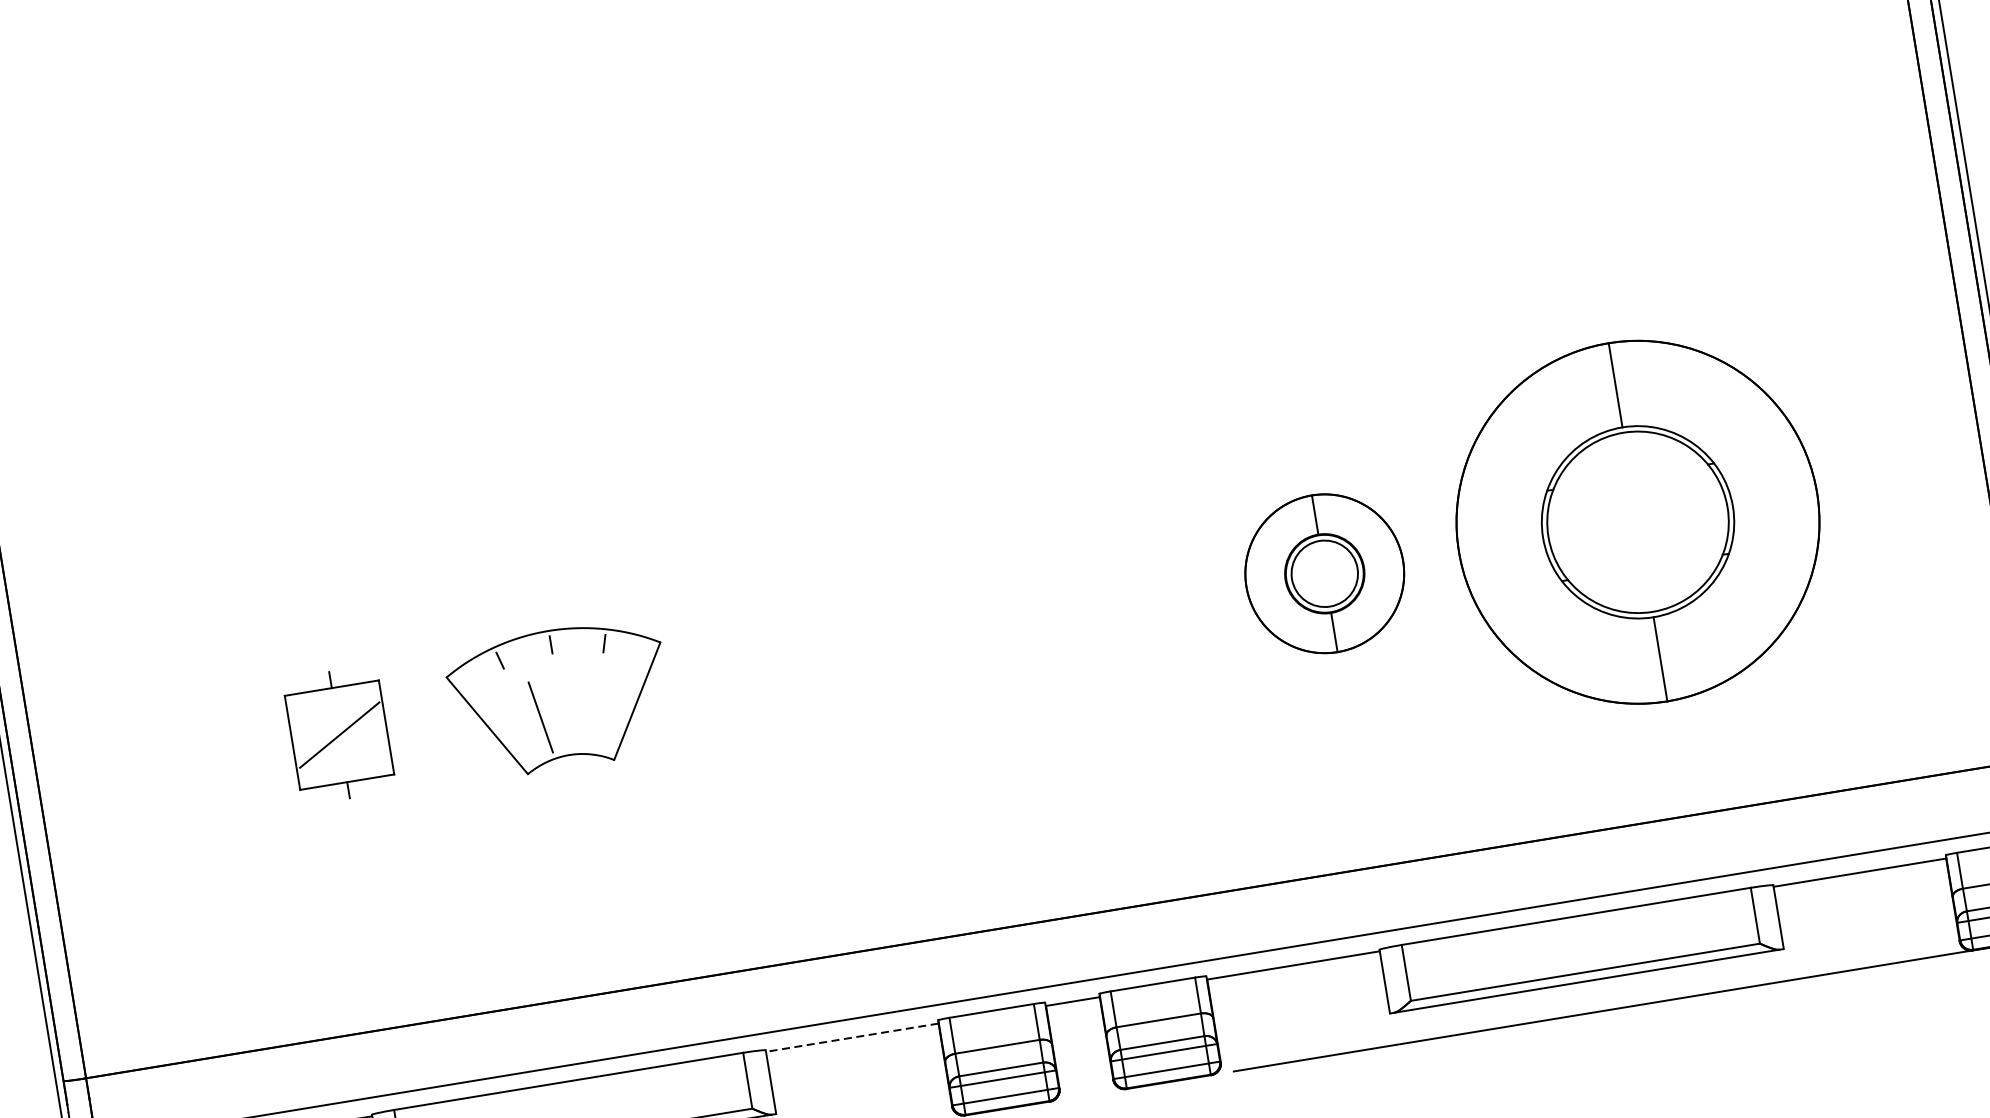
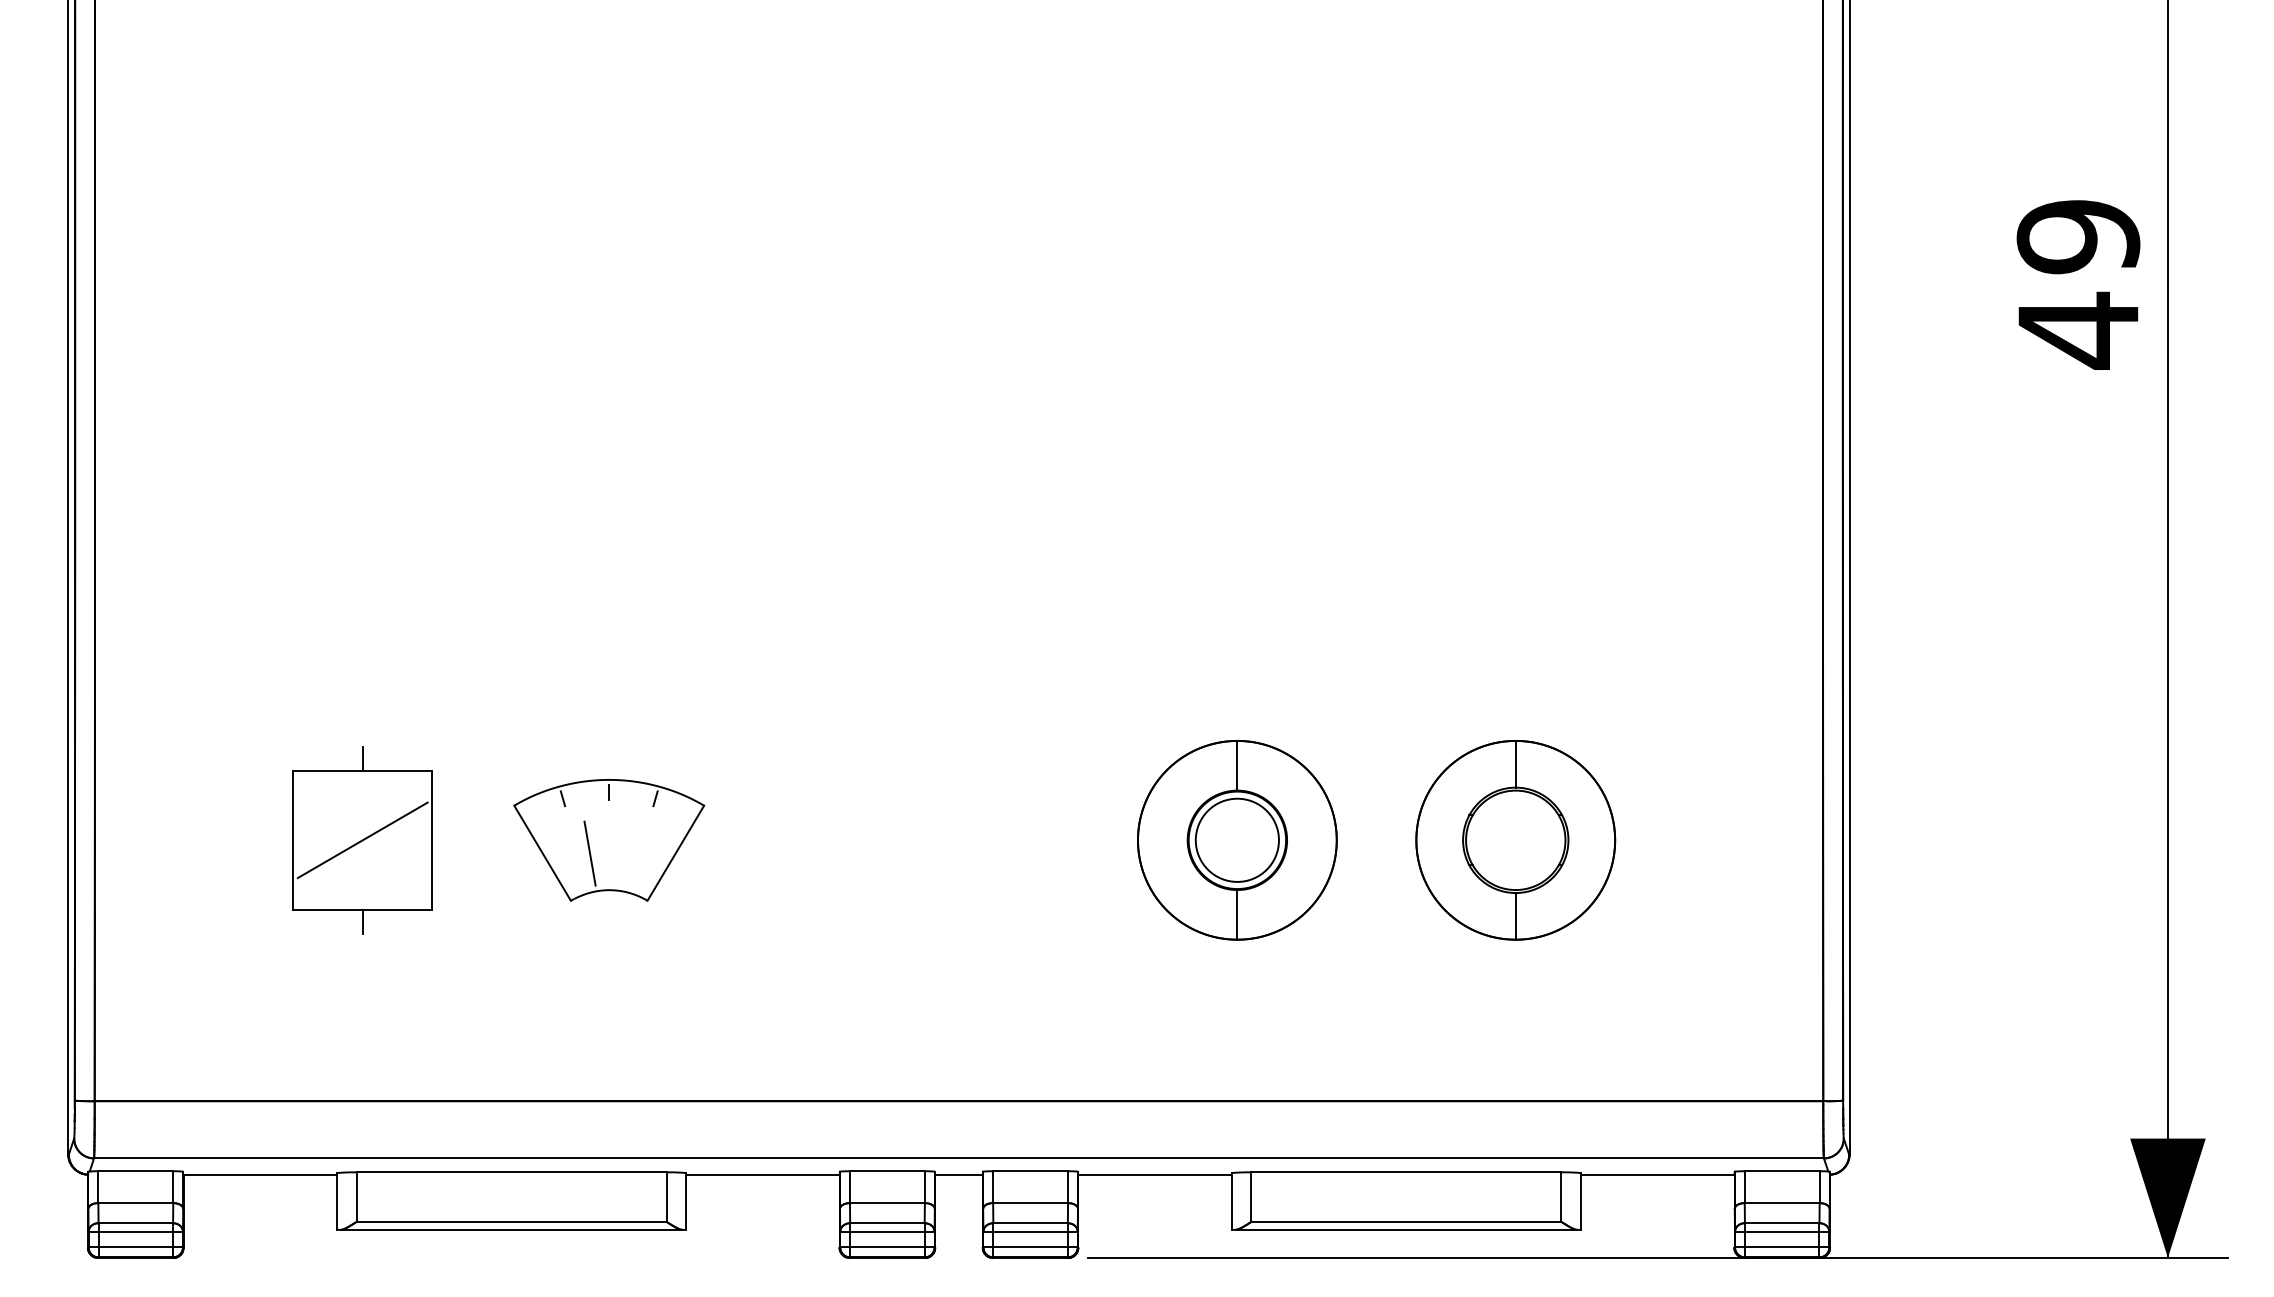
part: (1637, 522) -> (1515, 840), size x0.62
part: (1324, 573) -> (1237, 840), size x1.43
part: (560, 699) -> (609, 840), moved
part: (339, 735) -> (362, 840), size x1.67
line: (852, 1037) -> (763, 1174), dashed -> solid

